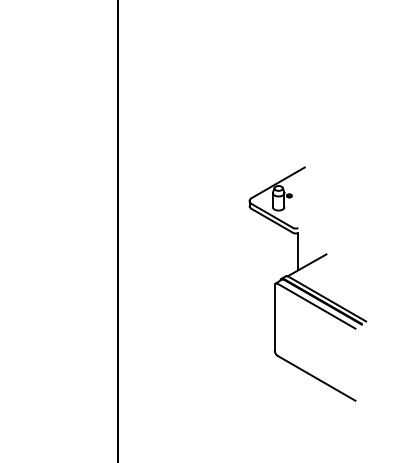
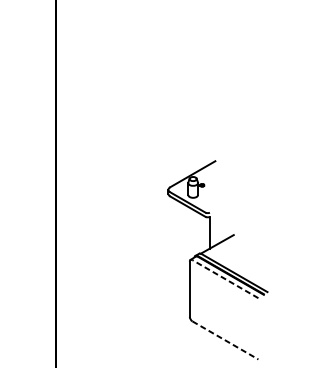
line: (316, 306) -> (225, 279), solid -> dashed
line: (316, 378) -> (225, 340), solid -> dashed

